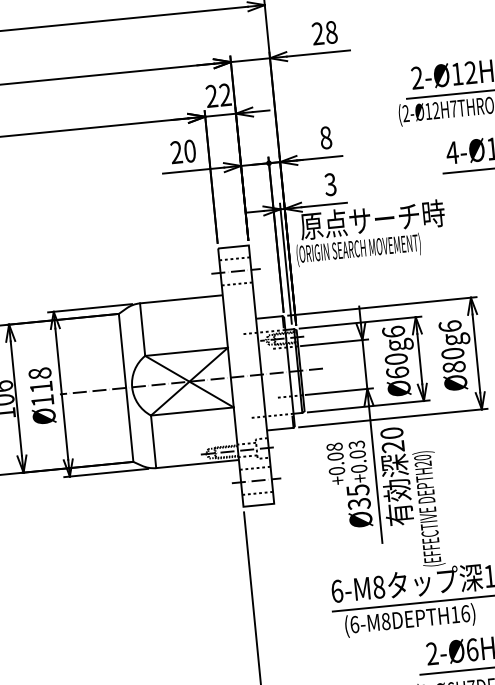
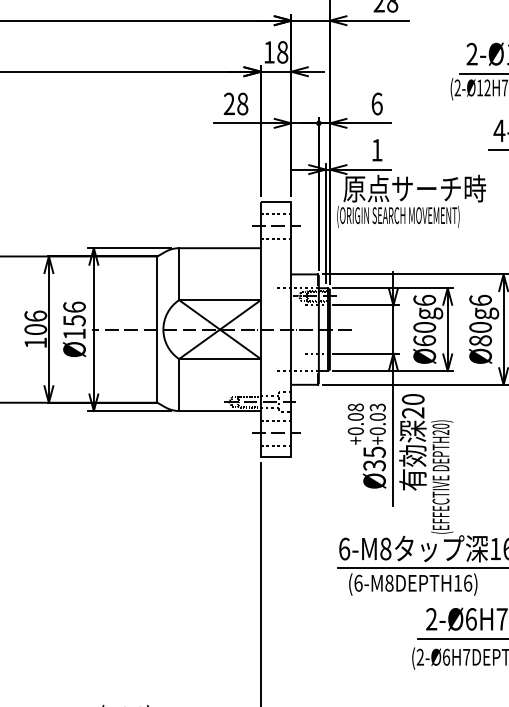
text: (218, 95) -> (275, 52), 22 -> 18
text: (325, 137) -> (376, 103), 8 -> 6
text: (189, 151) -> (242, 104), 20 -> 28
text: (329, 183) -> (376, 149), 3 -> 1
text: (40, 379) -> (74, 313), Ø118 -> Ø156

